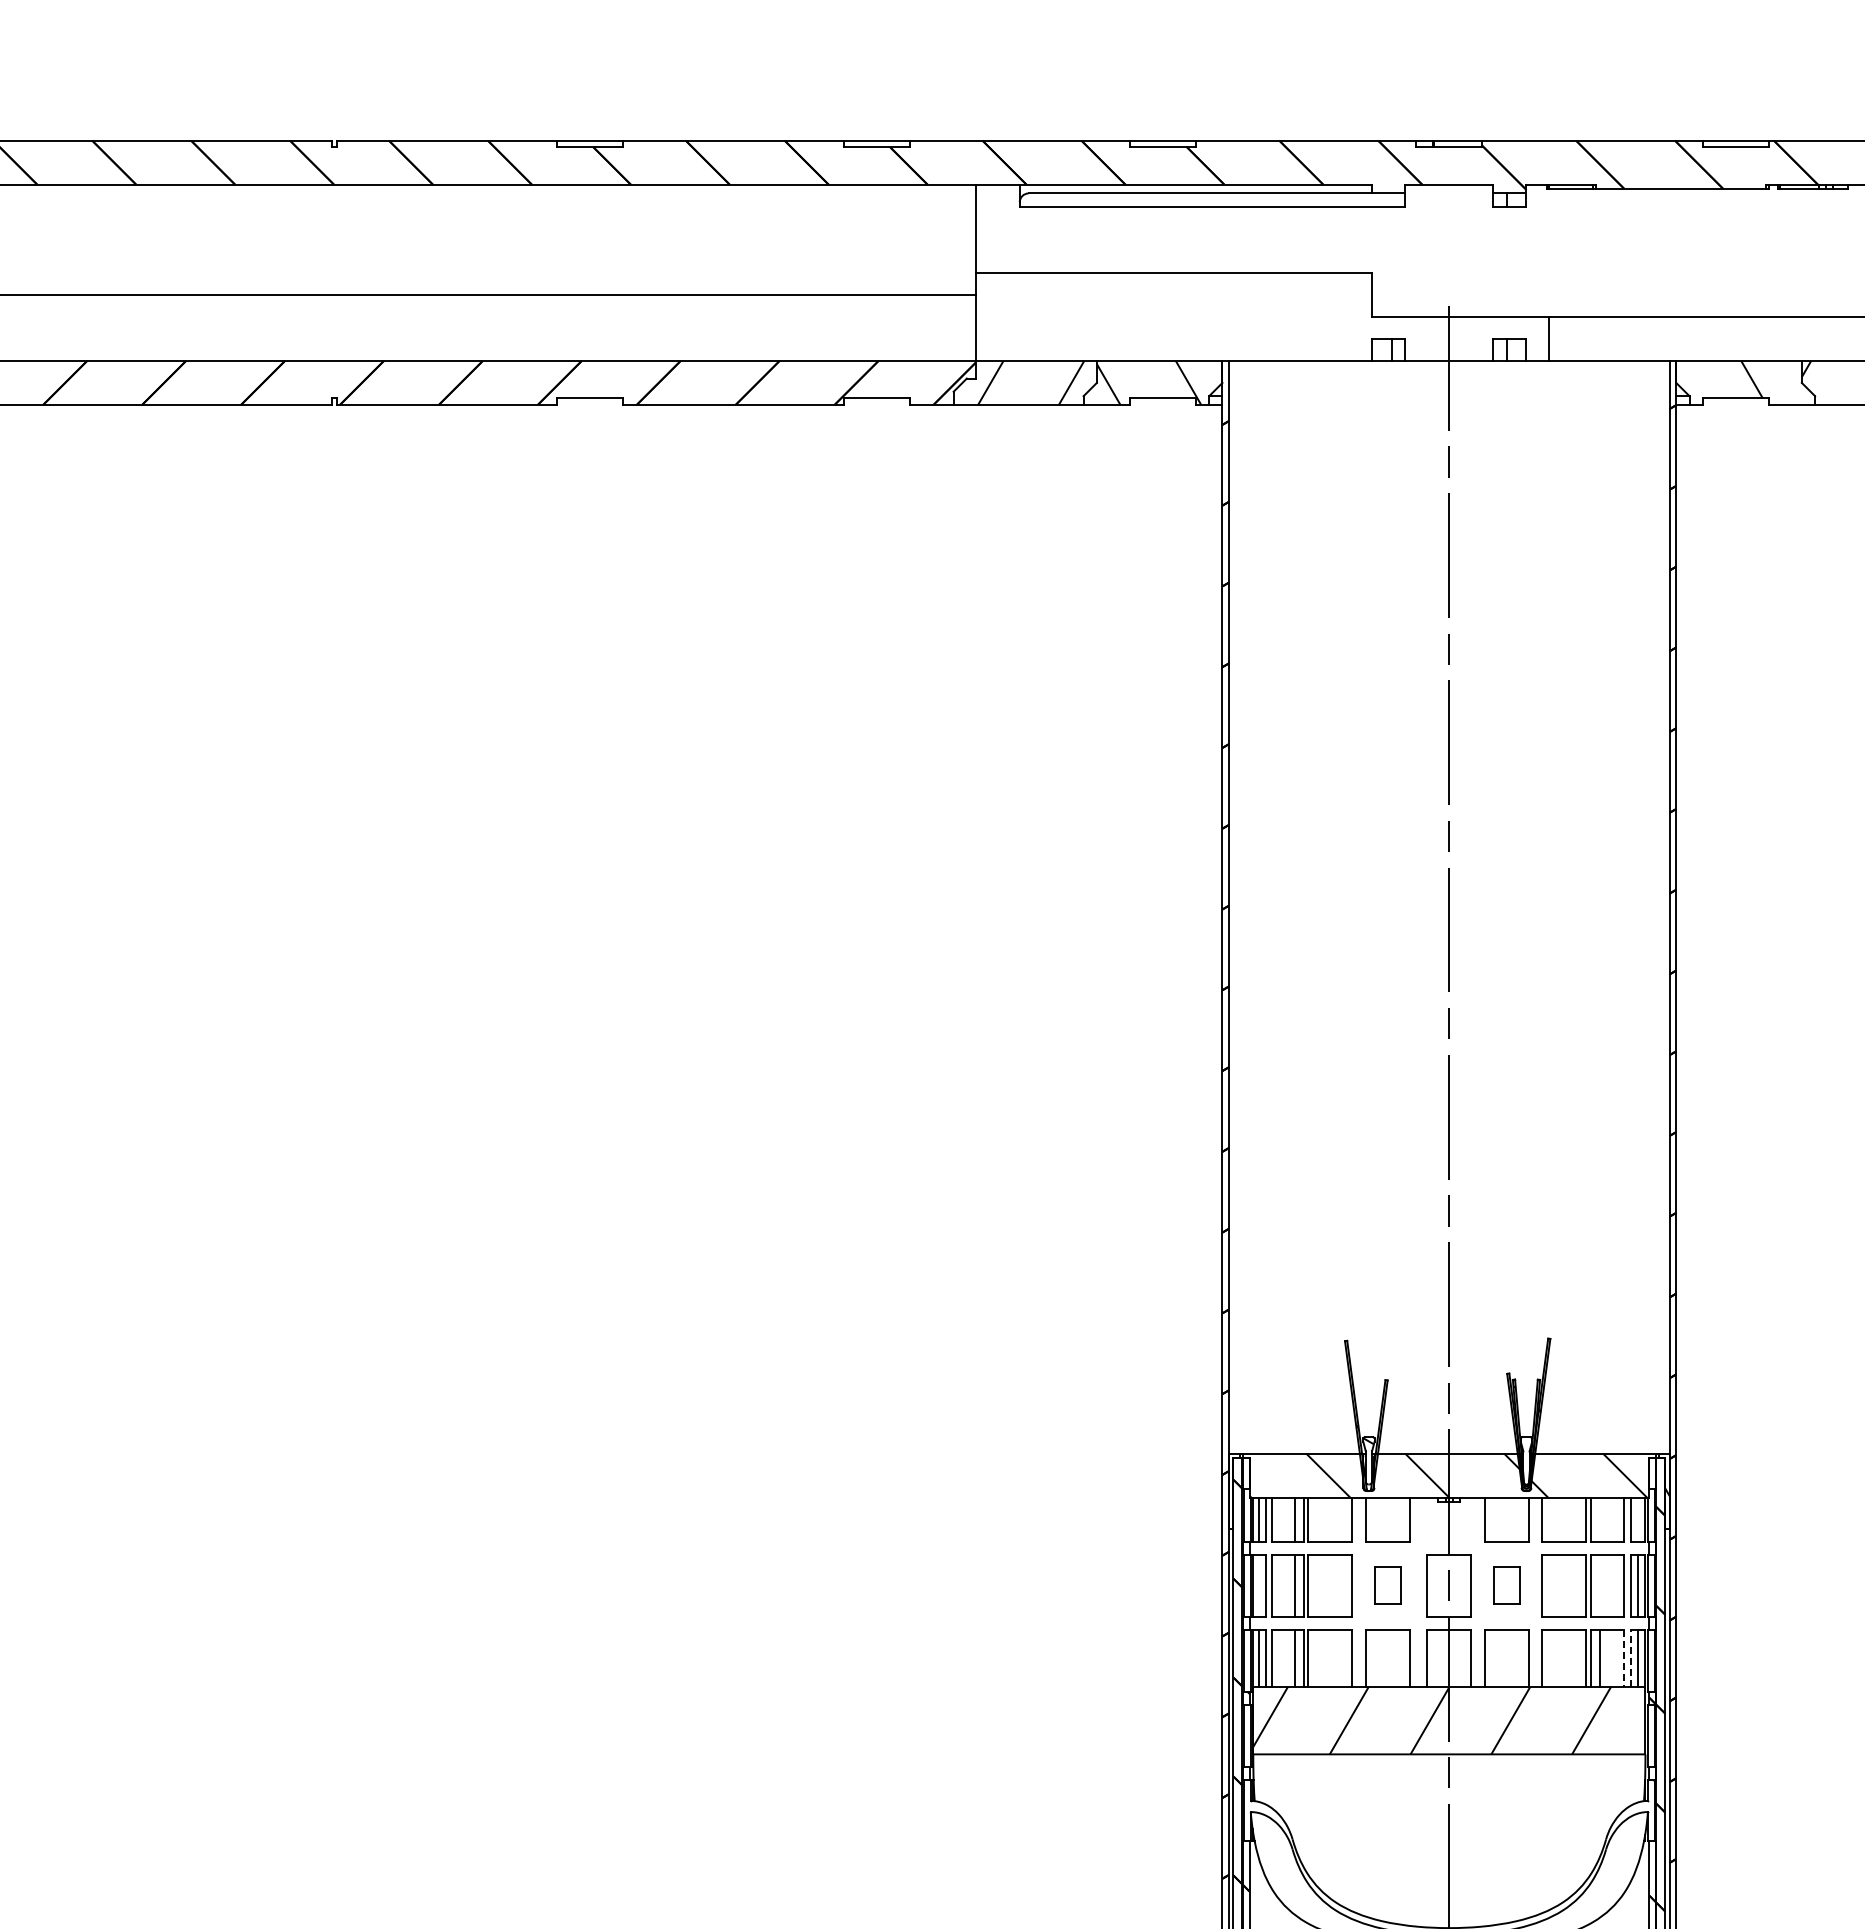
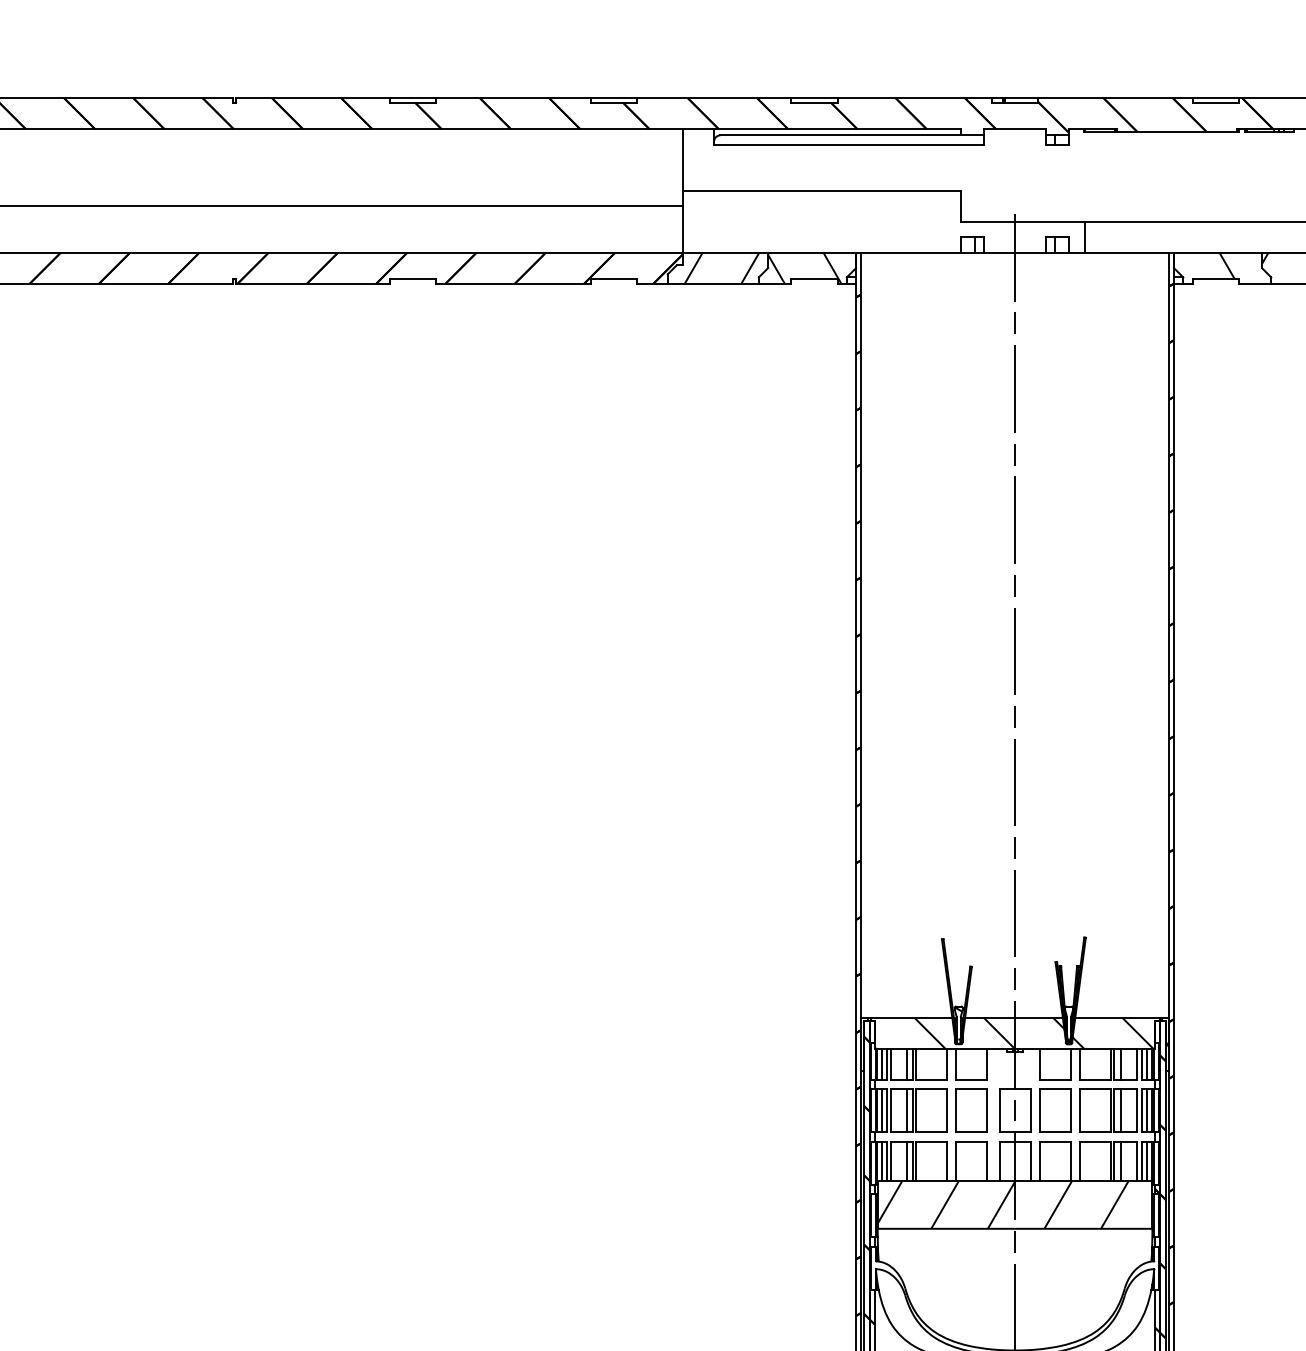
line: (1600, 1519) -> (1120, 1064), added
line: (1638, 1519) -> (1147, 1064), added
line: (1258, 1585) -> (881, 1110), added
part: (1387, 1585) -> (971, 1110), size x1.67
part: (1506, 1585) -> (1055, 1110), size x1.67
line: (1600, 1585) -> (1120, 1110), added
line: (1630, 1657) -> (1141, 1160), dashed -> solid
line: (1624, 1658) -> (1137, 1161), dashed -> solid

